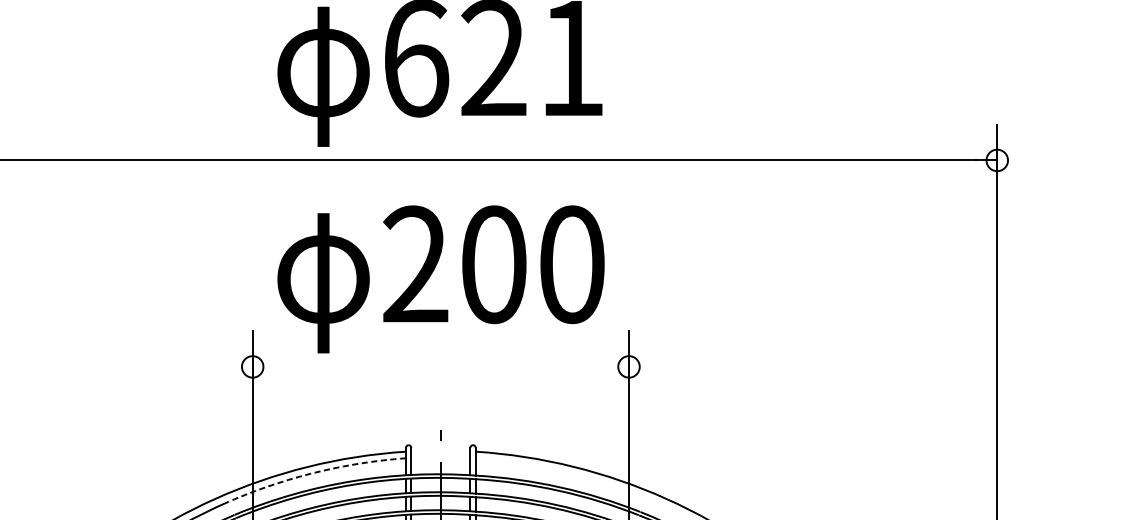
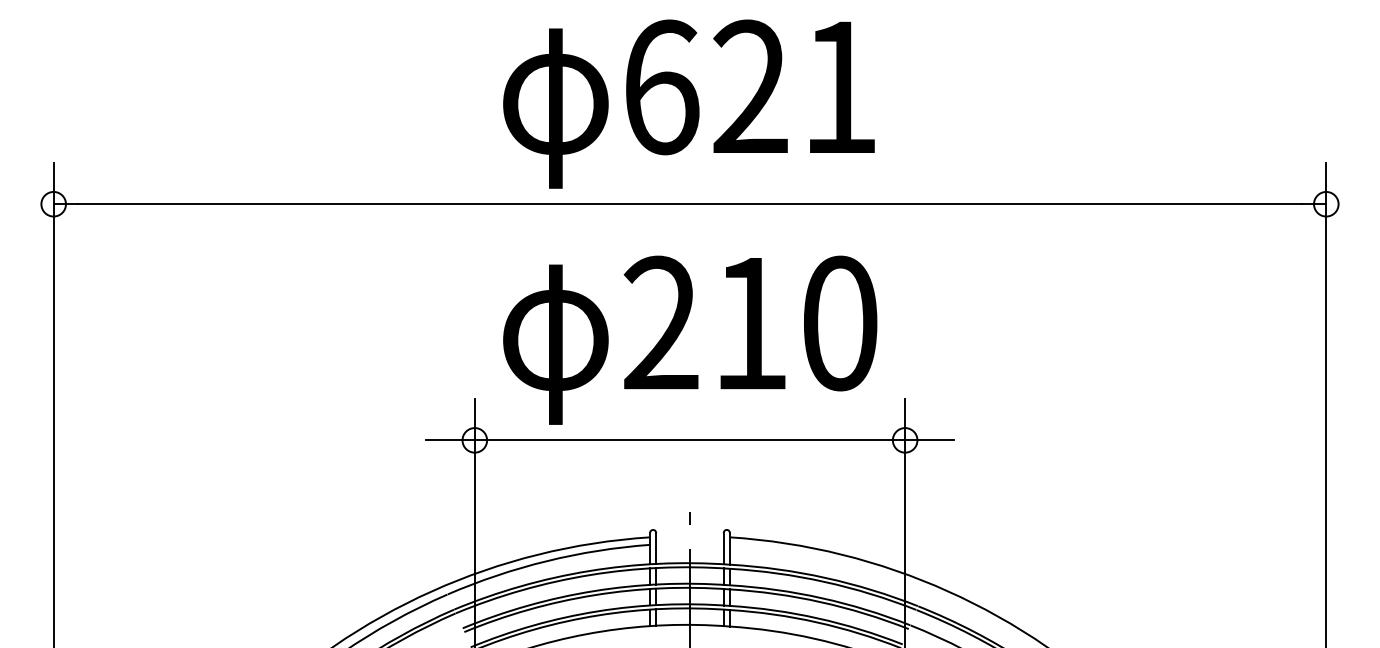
text: (493, 264) -> (750, 323), 200 -> 210
line: (440, 367) -> (689, 440), added
arc: (315, 472) -> (546, 561), dashed -> solid

